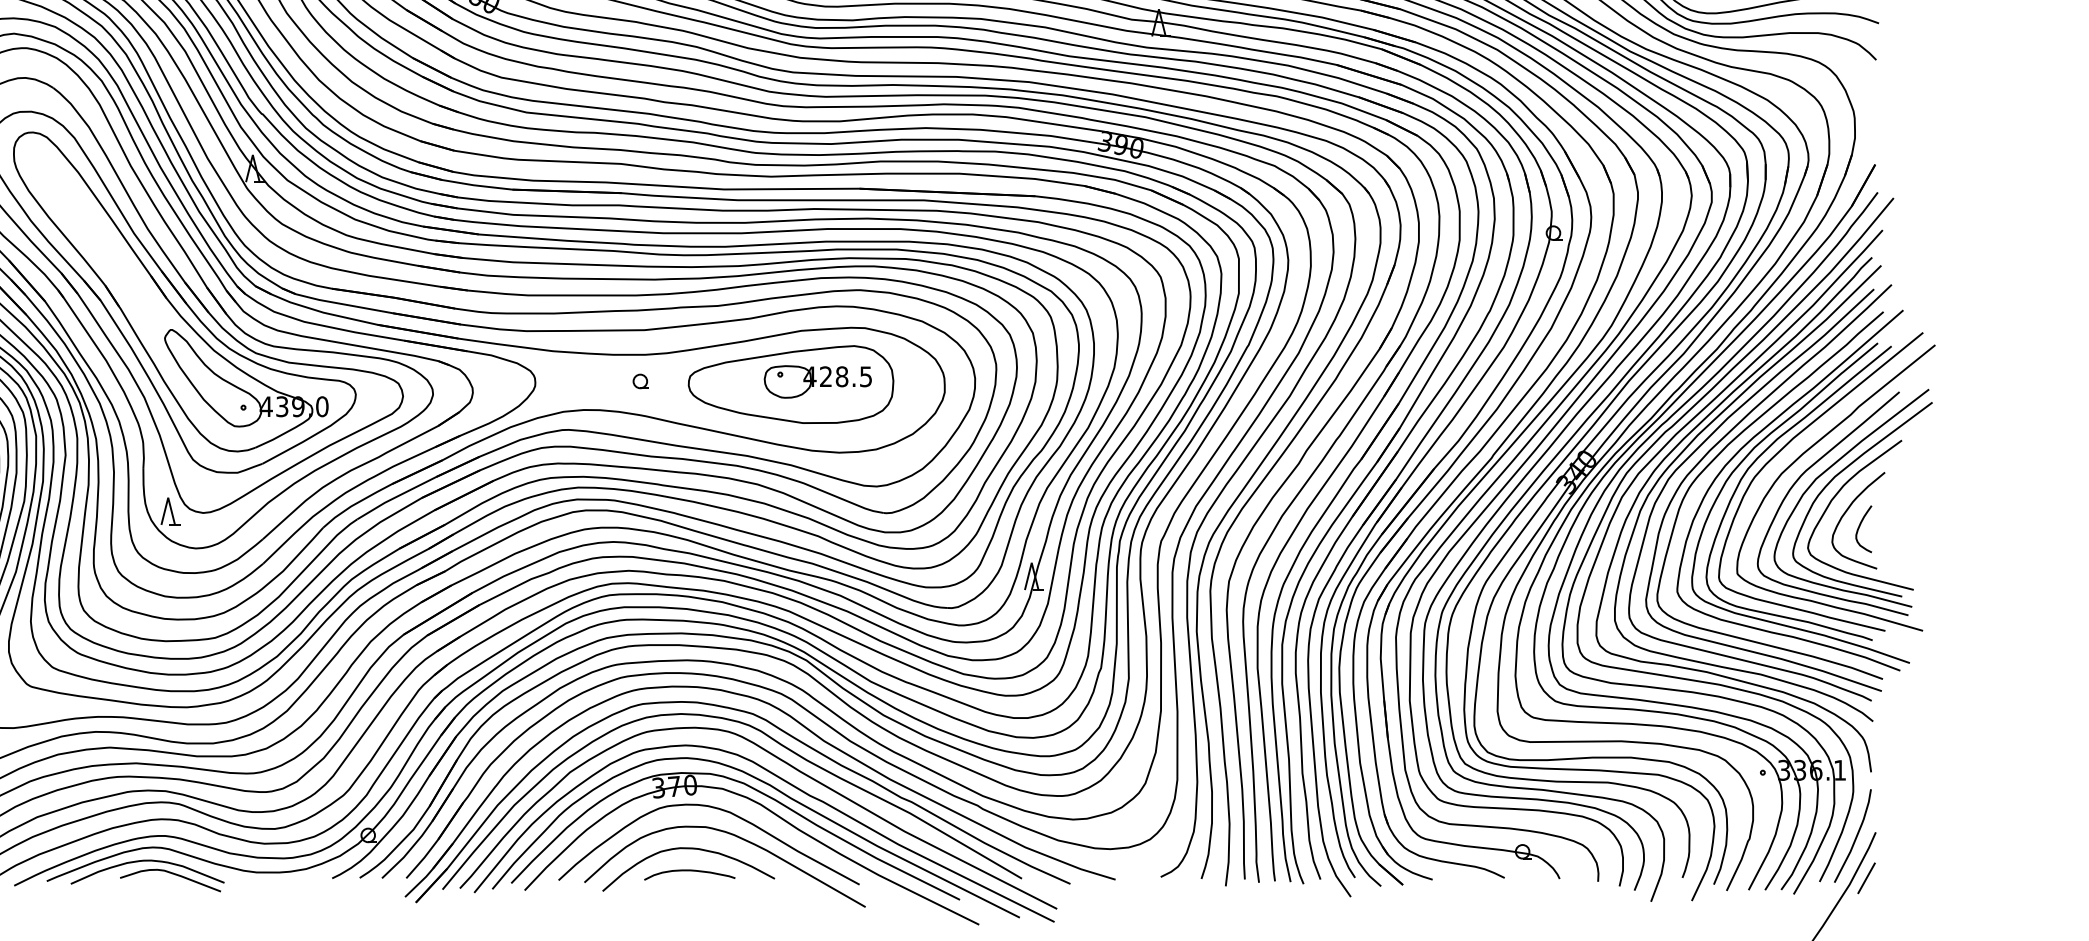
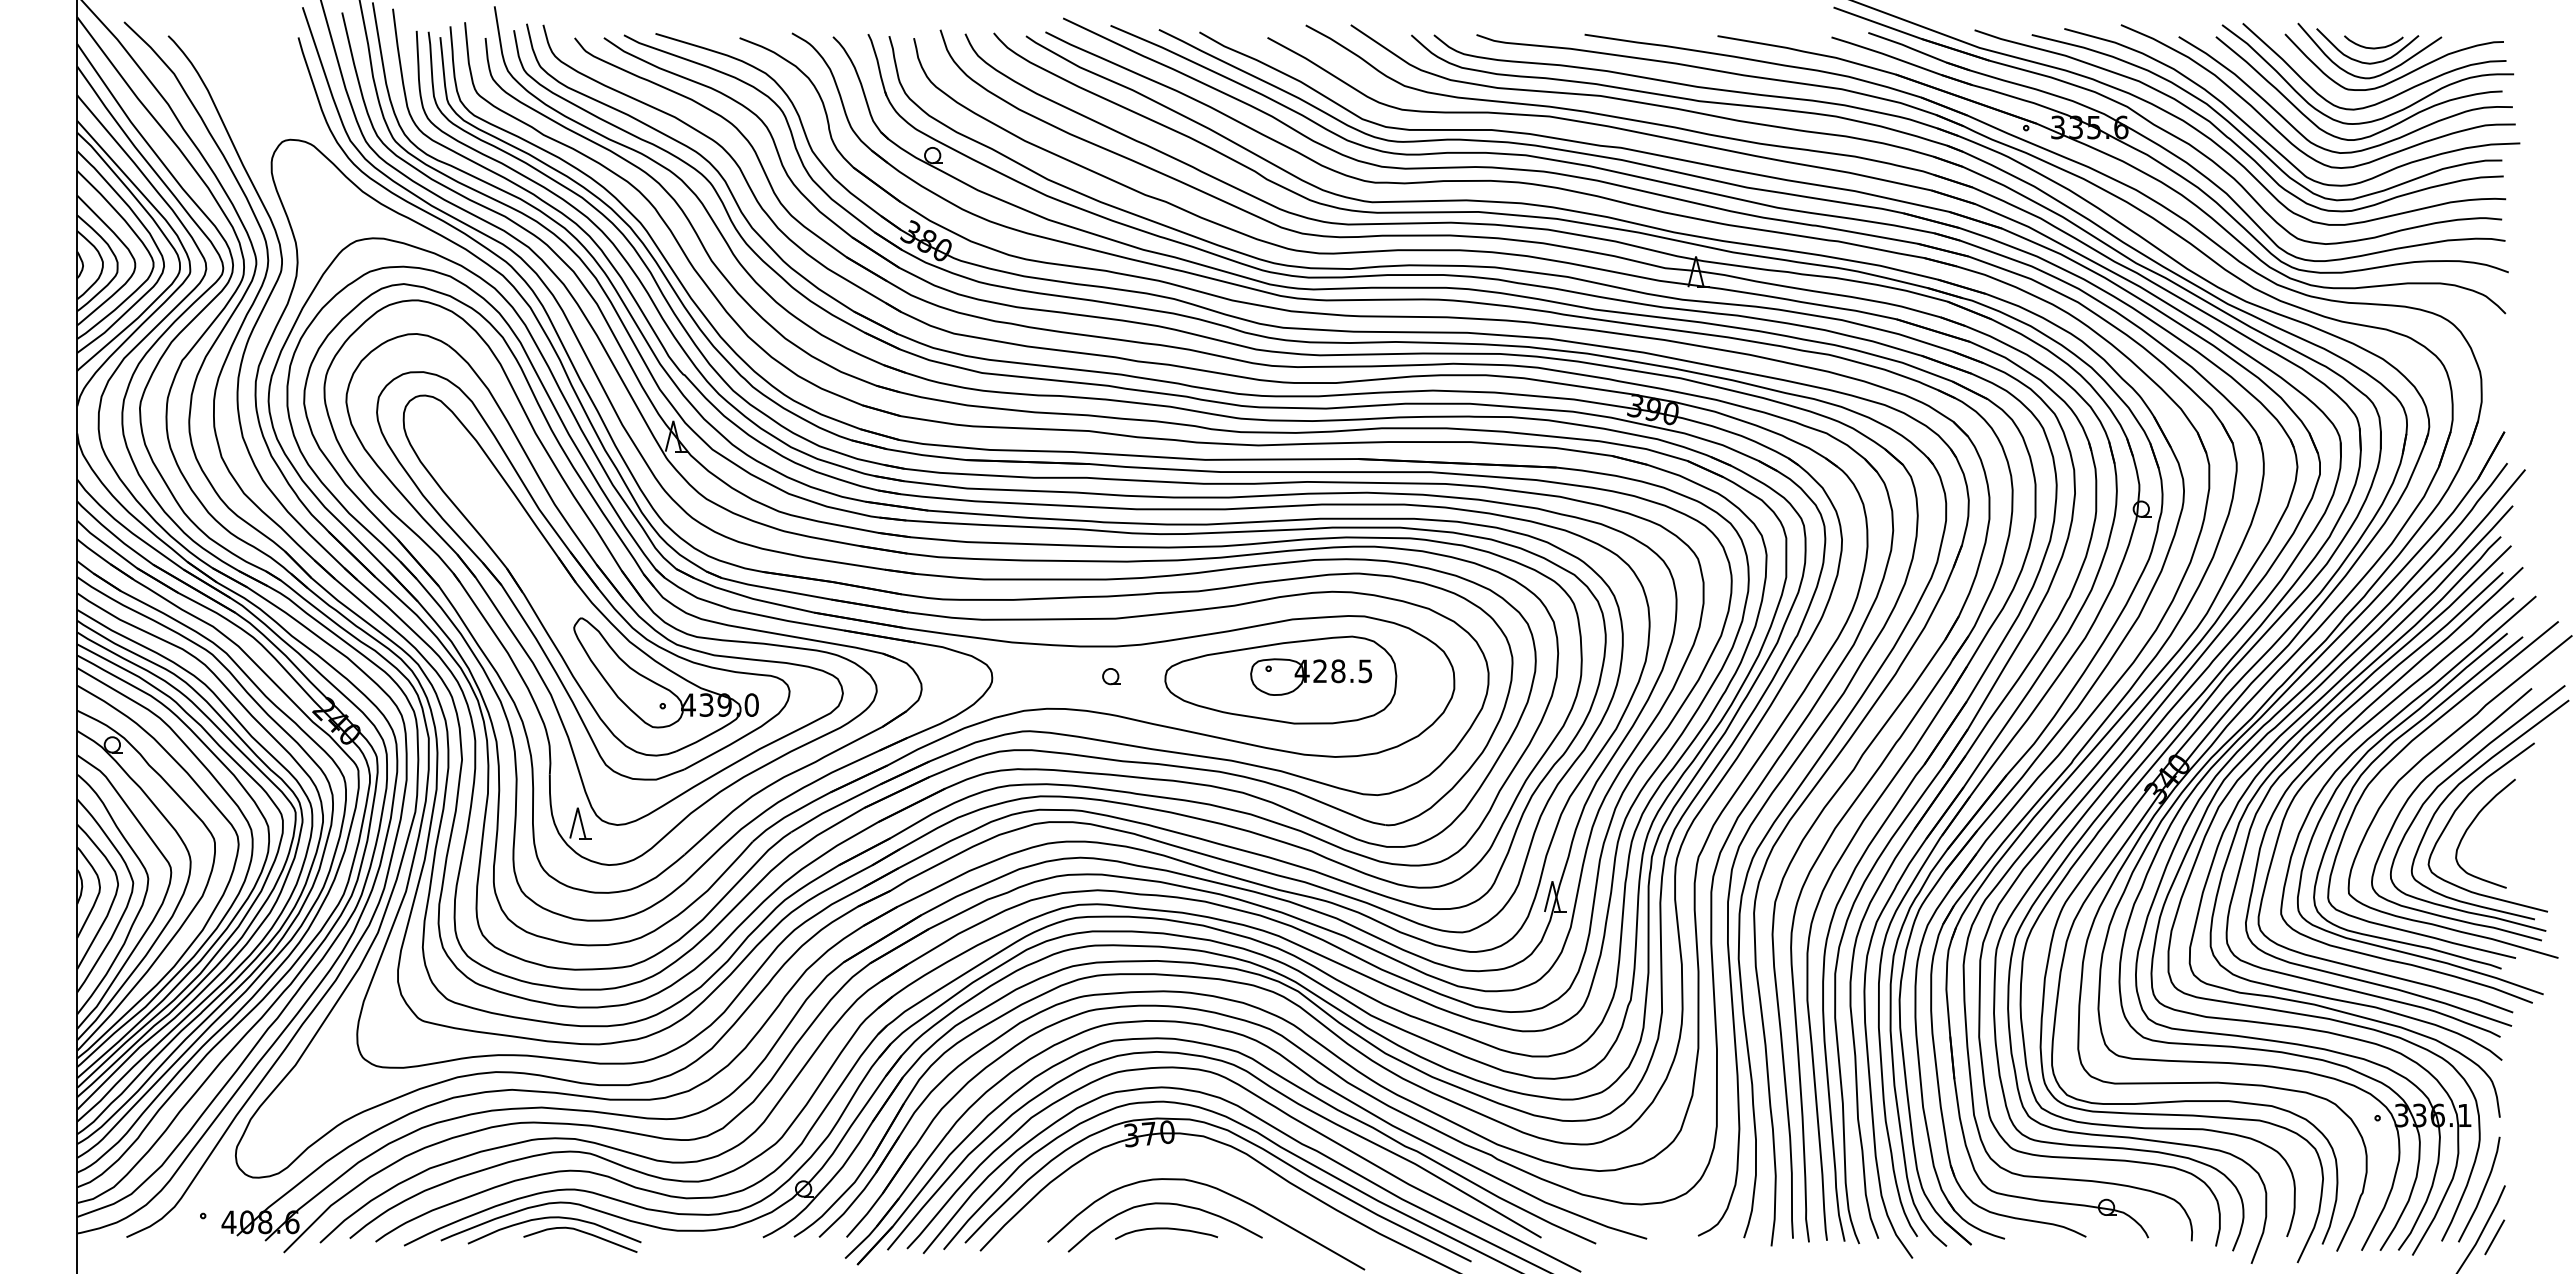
curve: (1860, 526) -> (2487, 840), removed
curve: (716, 809) -> (1196, 1159), removed

